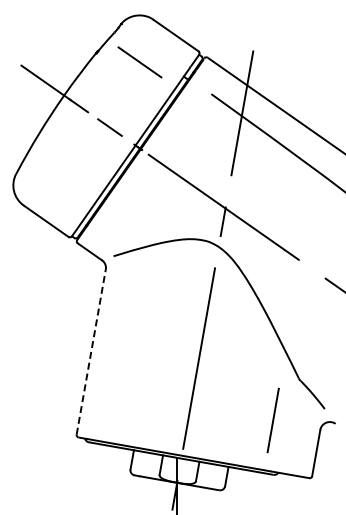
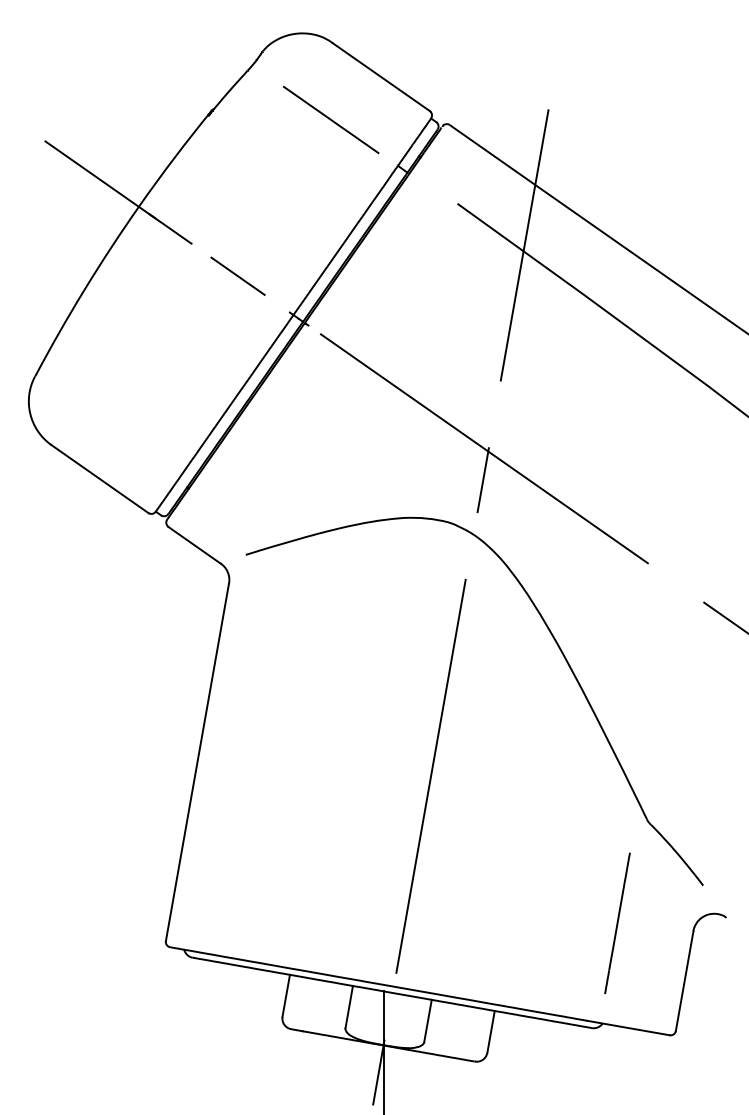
line: (139, 62) -> (330, 120), moved
line: (91, 352) -> (198, 763), dashed -> solid
line: (272, 420) -> (615, 923), moved

